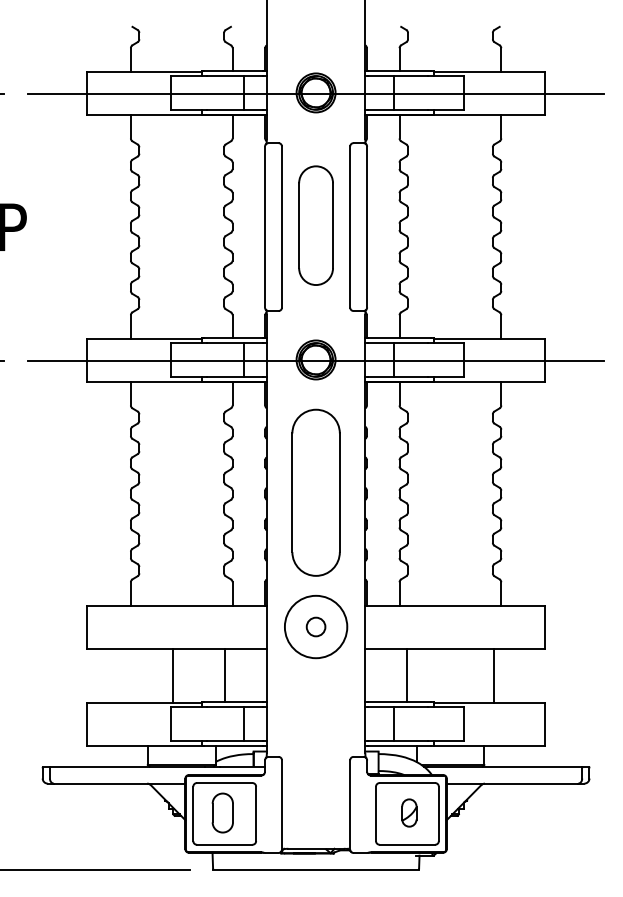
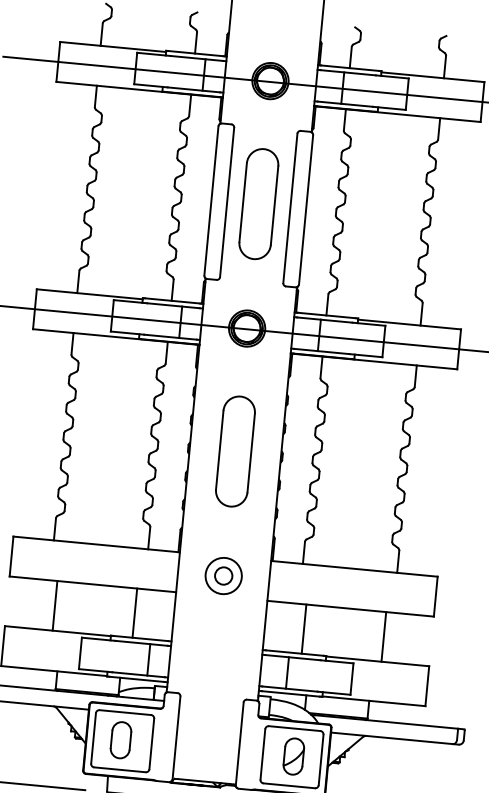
part: (315, 492) -> (234, 451), size x0.71
circle: (315, 626) -> (223, 575), size x0.62
line: (172, 675) -> (54, 605), moved
part: (409, 812) -> (294, 756), size x1.43

